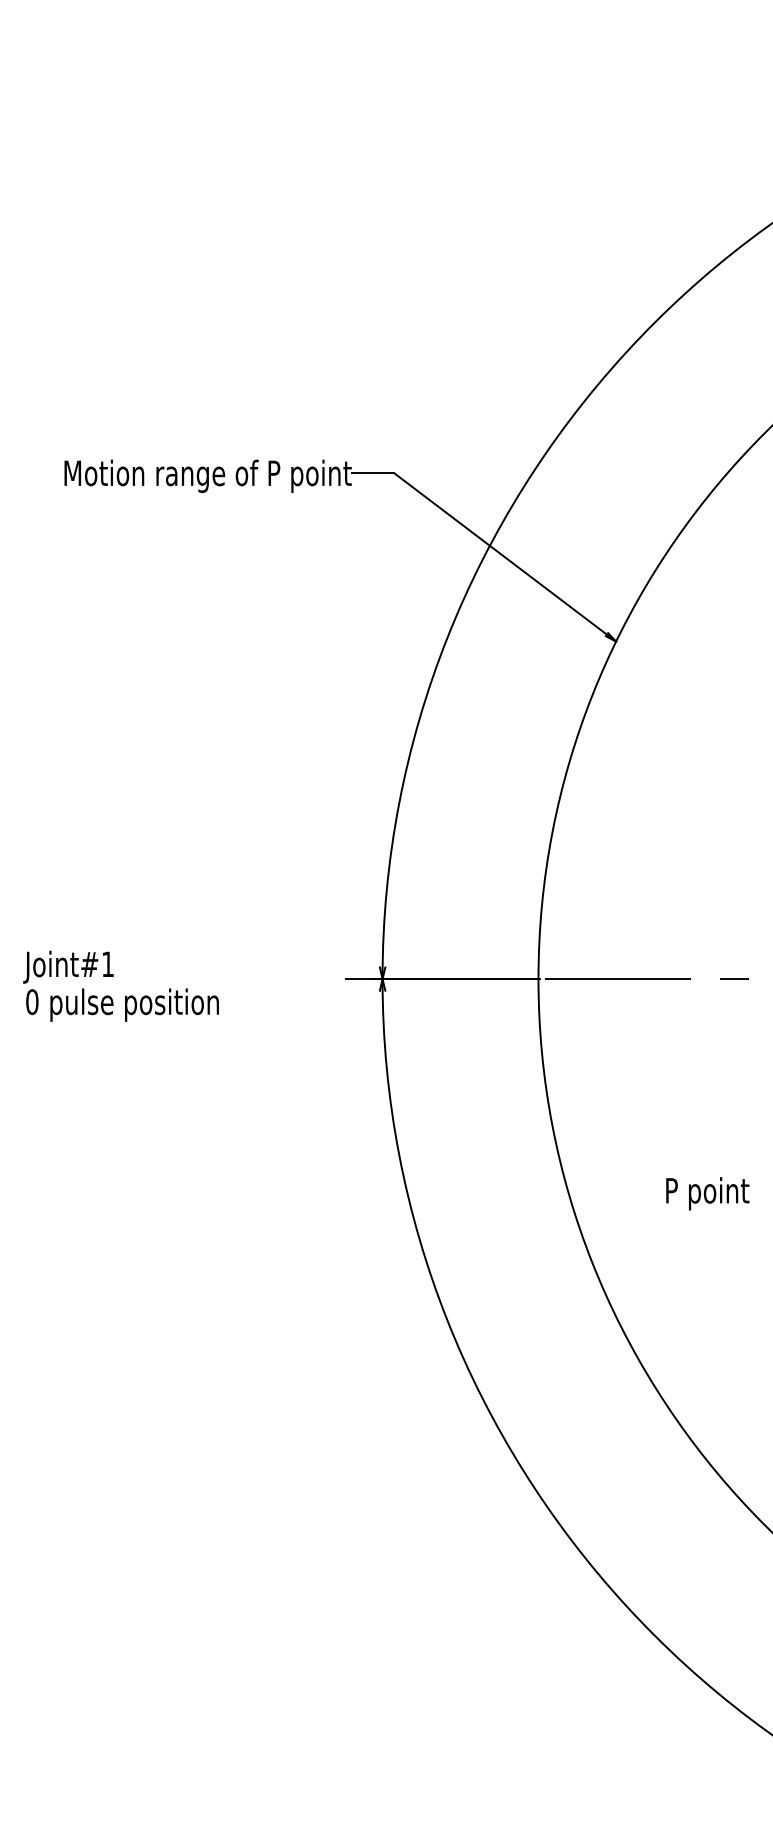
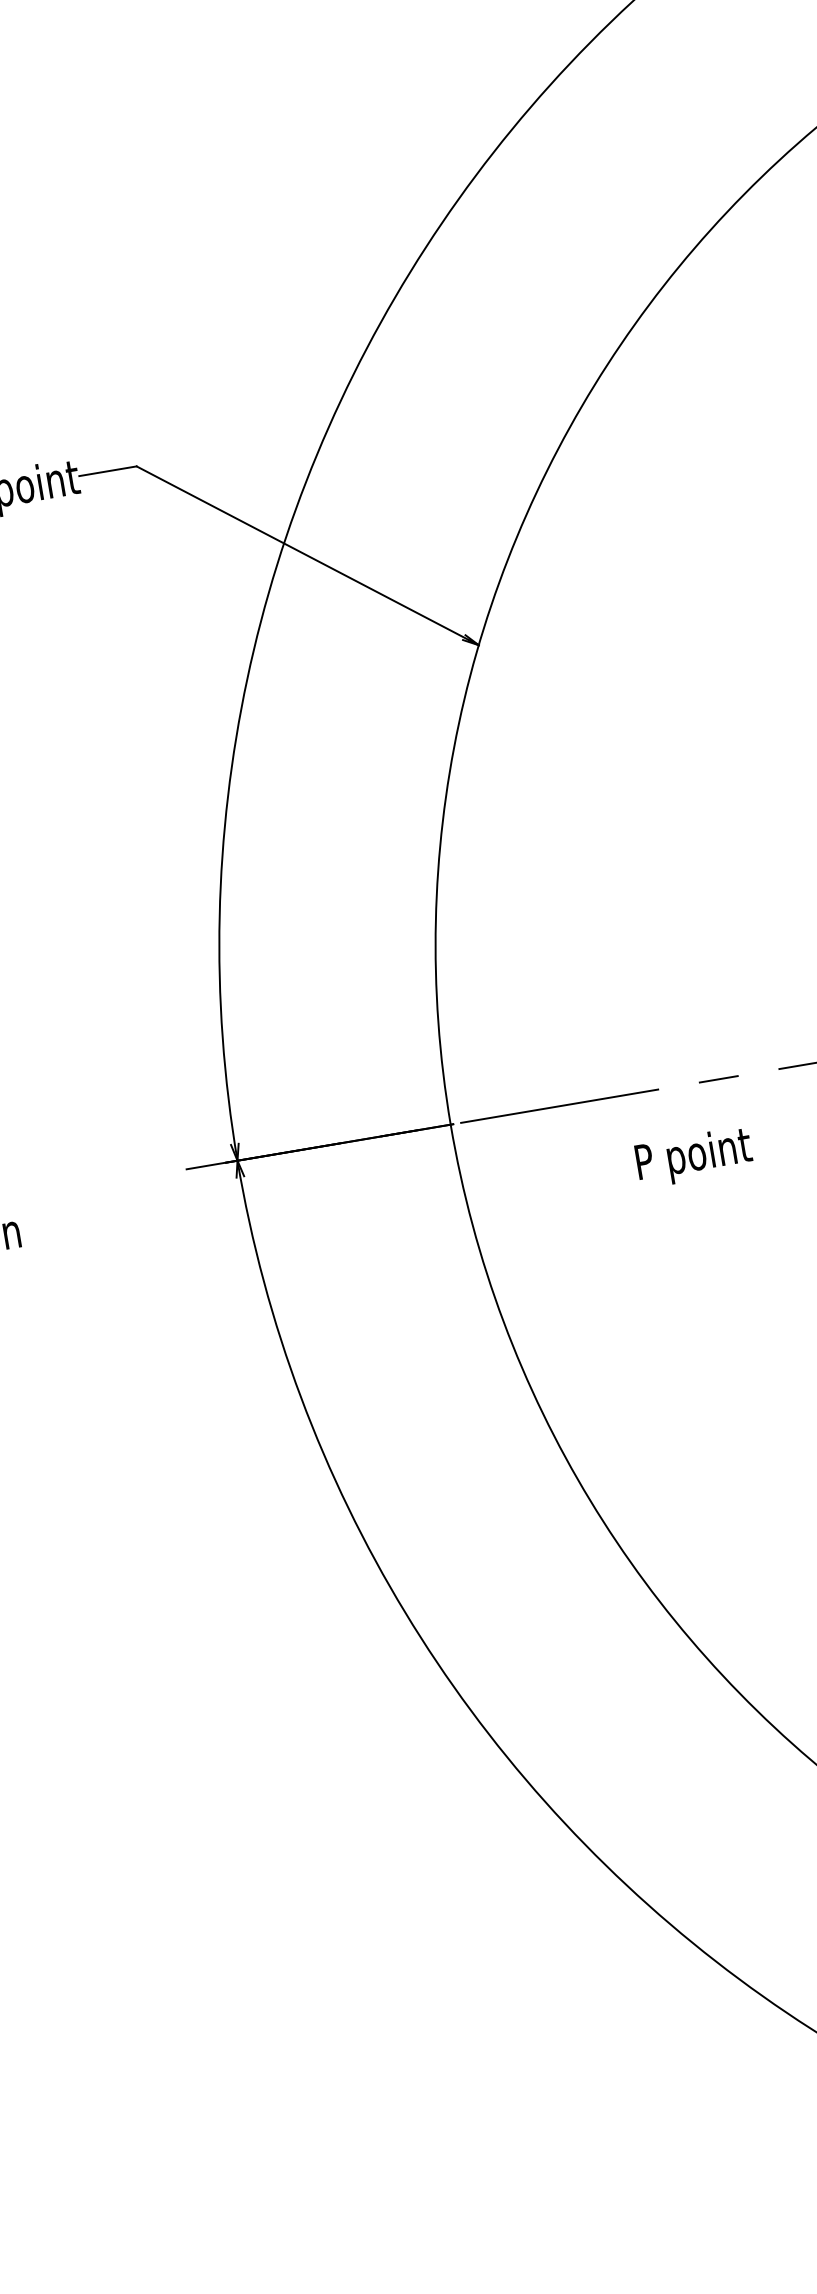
text: (707, 1193) -> (693, 1157), moved

